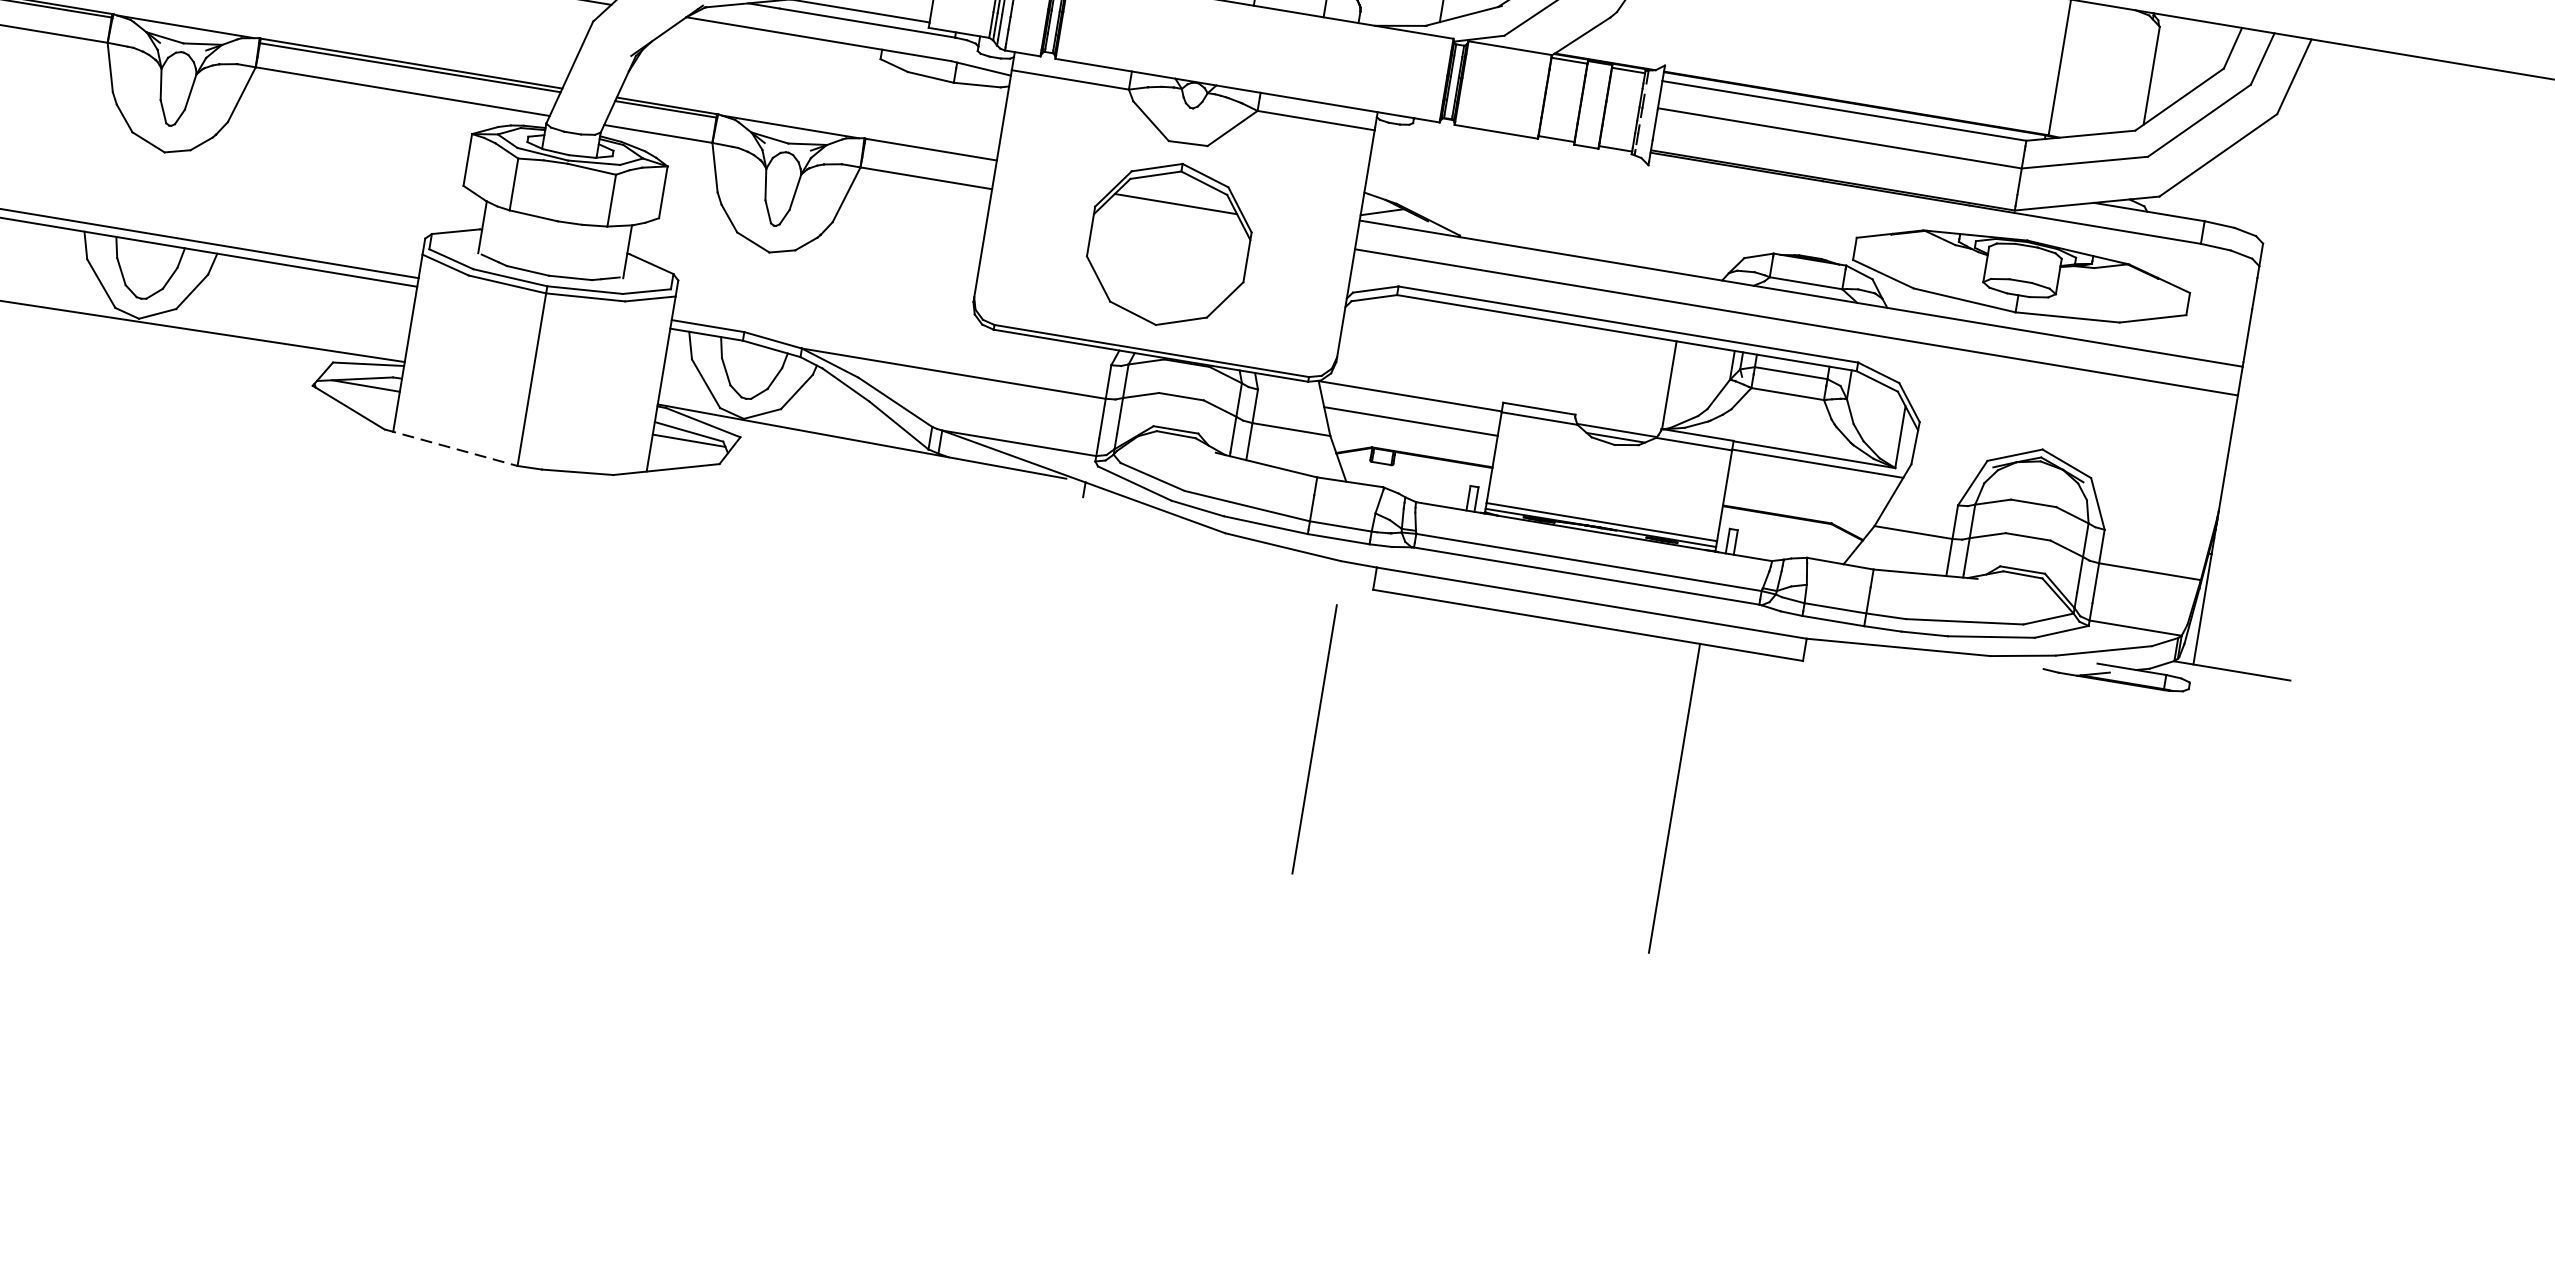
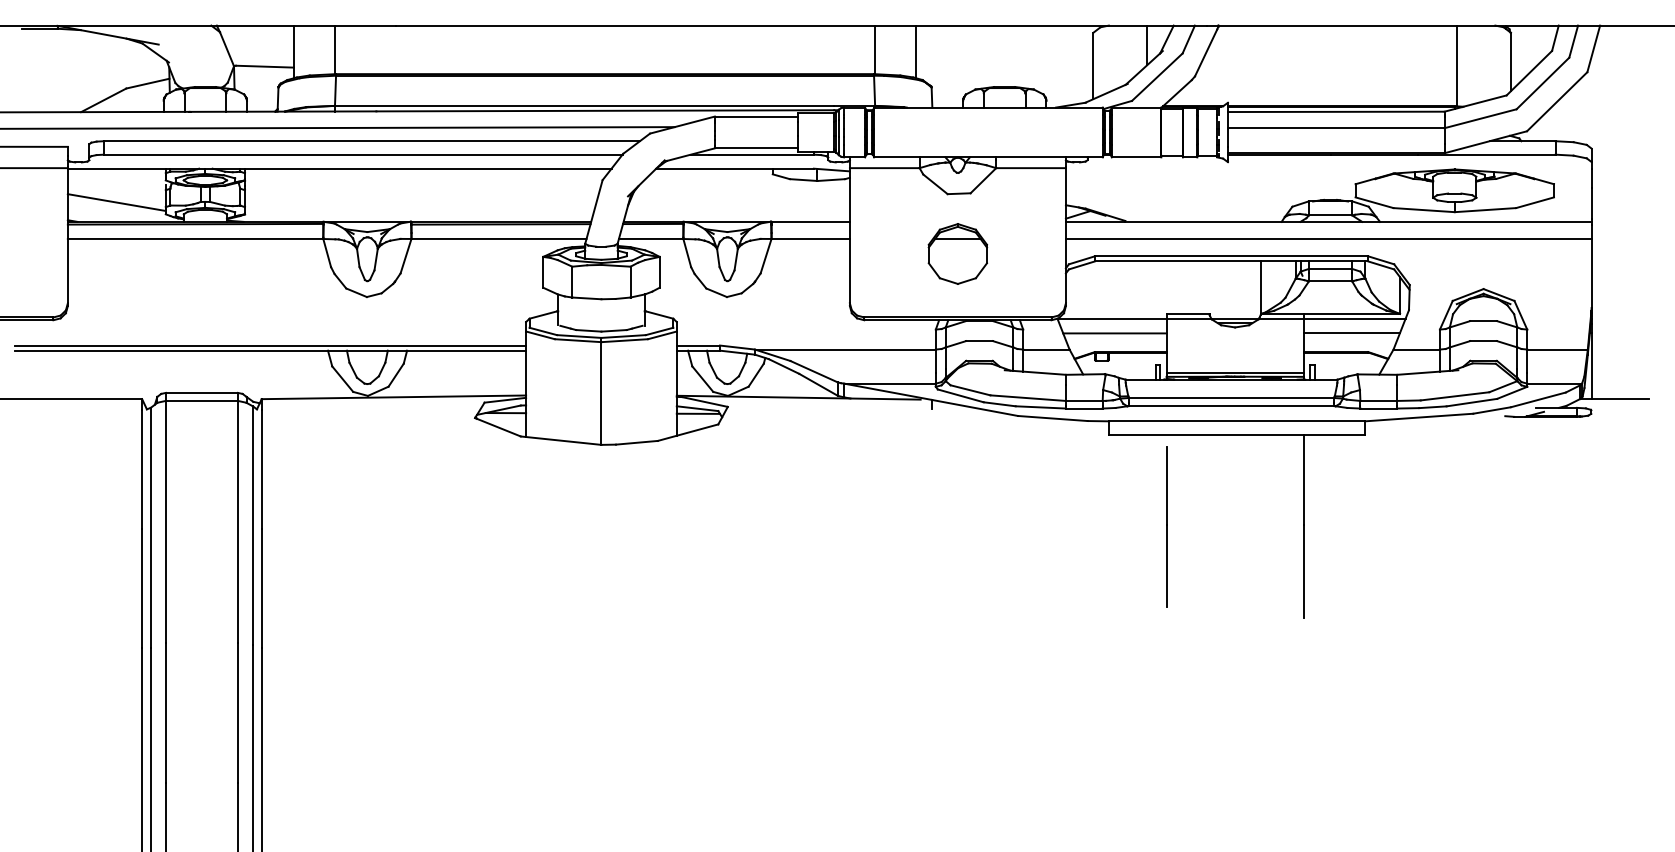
part: (1168, 243) -> (957, 253), size x0.62
line: (451, 447) -> (561, 440), dashed -> solid
line: (1808, 487) -> (1351, 333), added
line: (1314, 738) -> (1166, 526), moved

